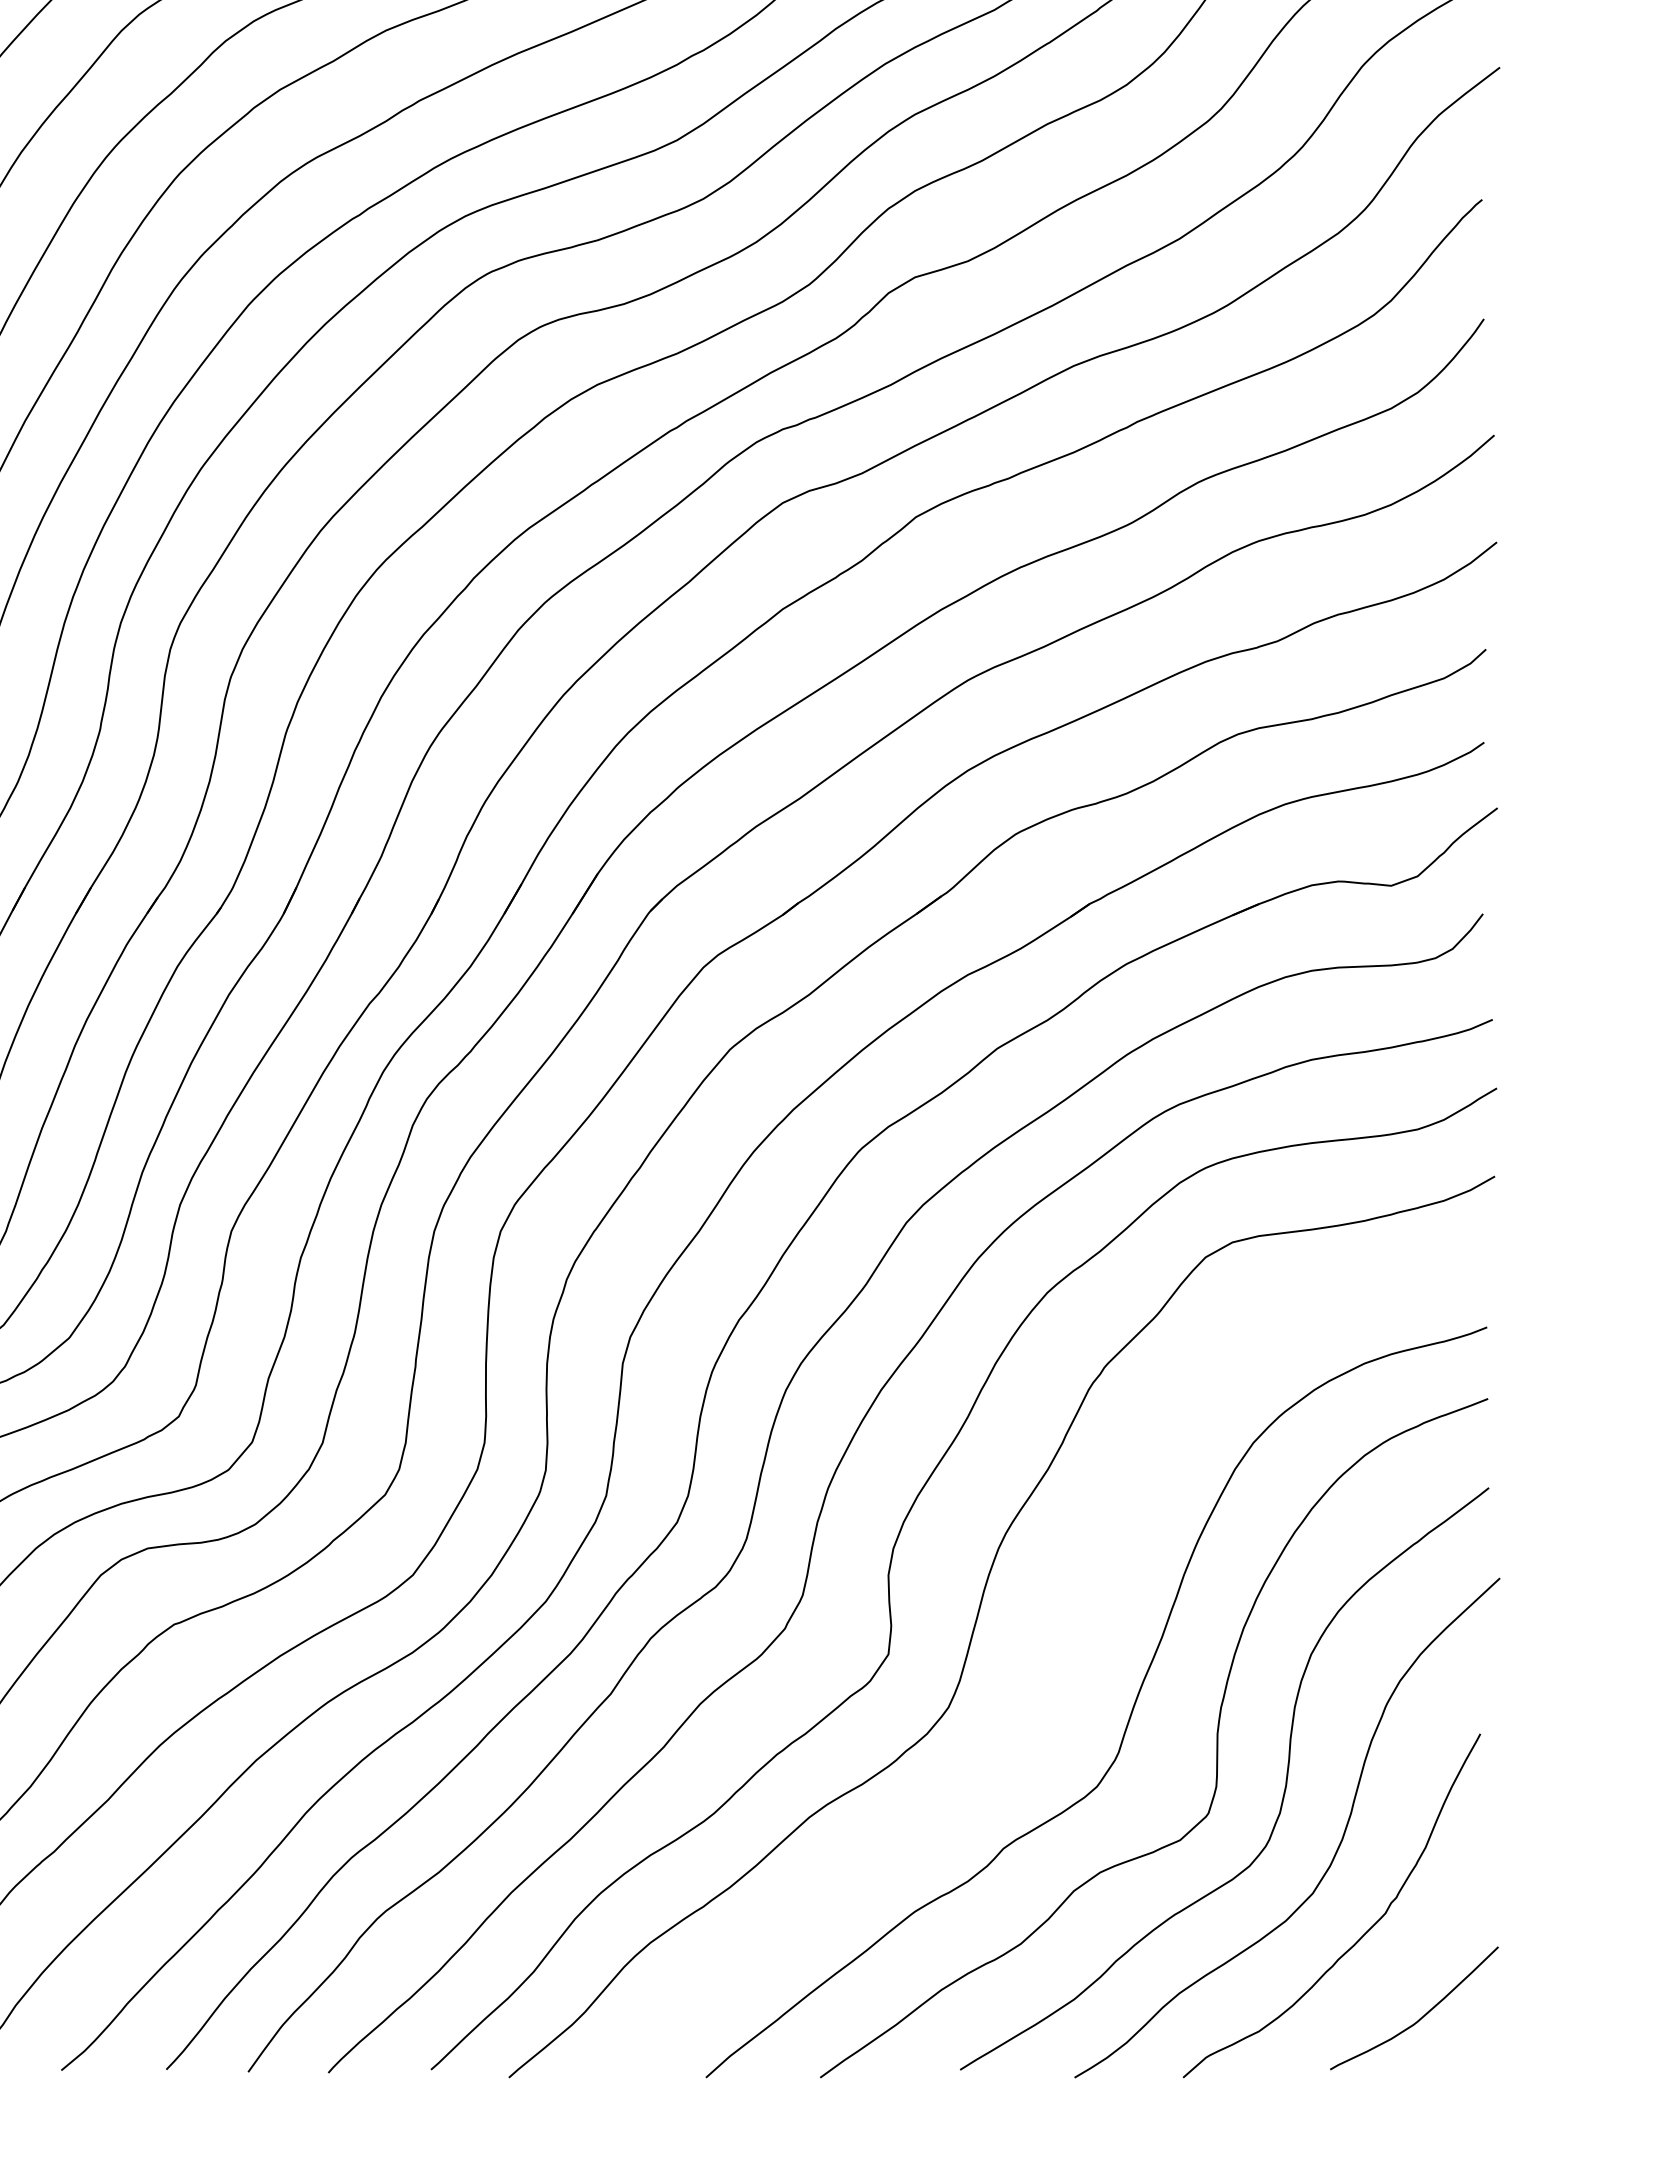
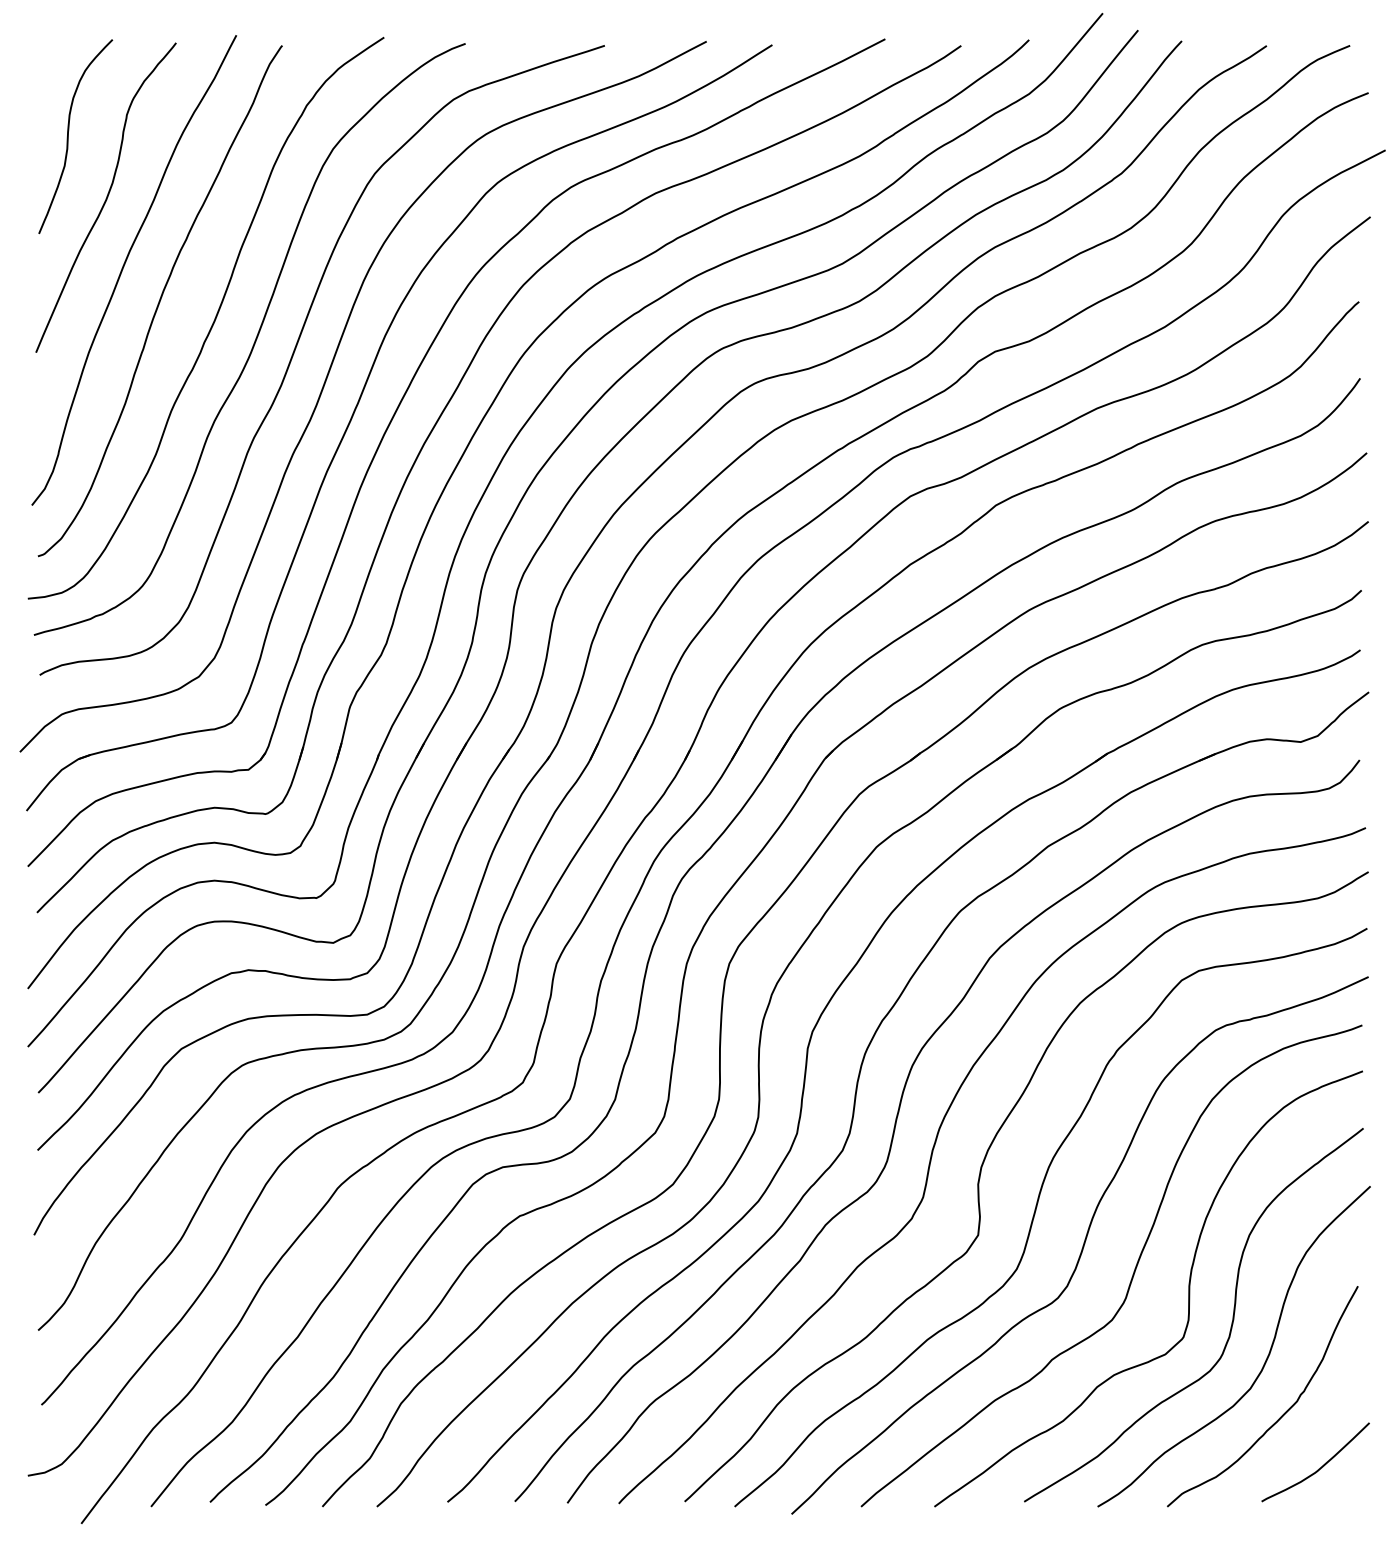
curve: (1051, 1670) -> (1082, 1245), added

